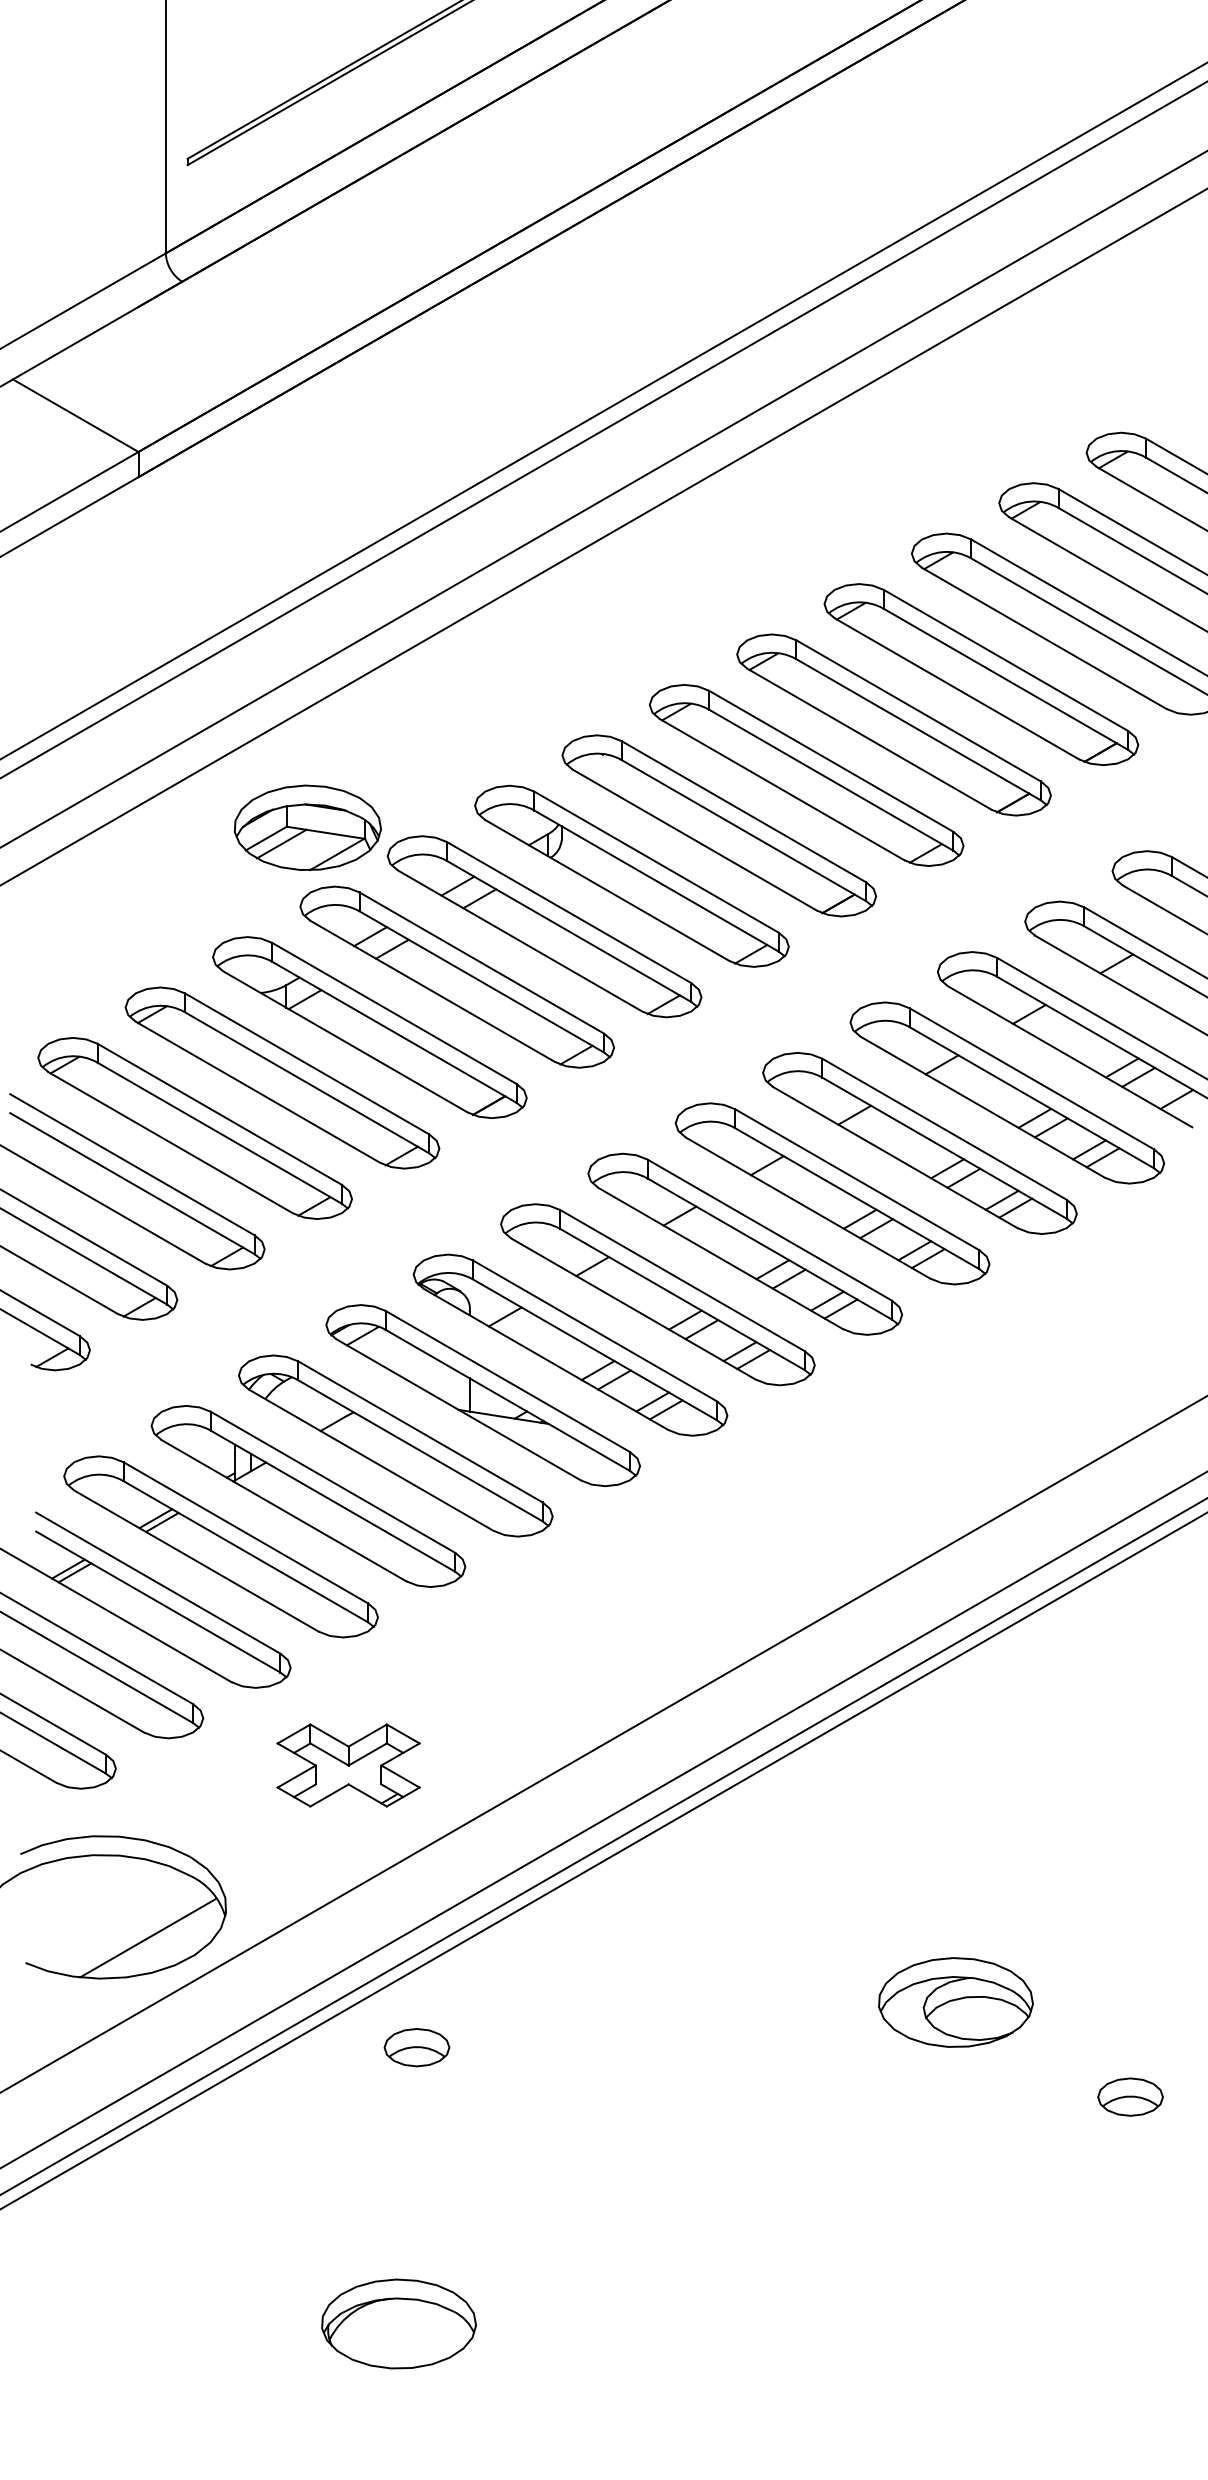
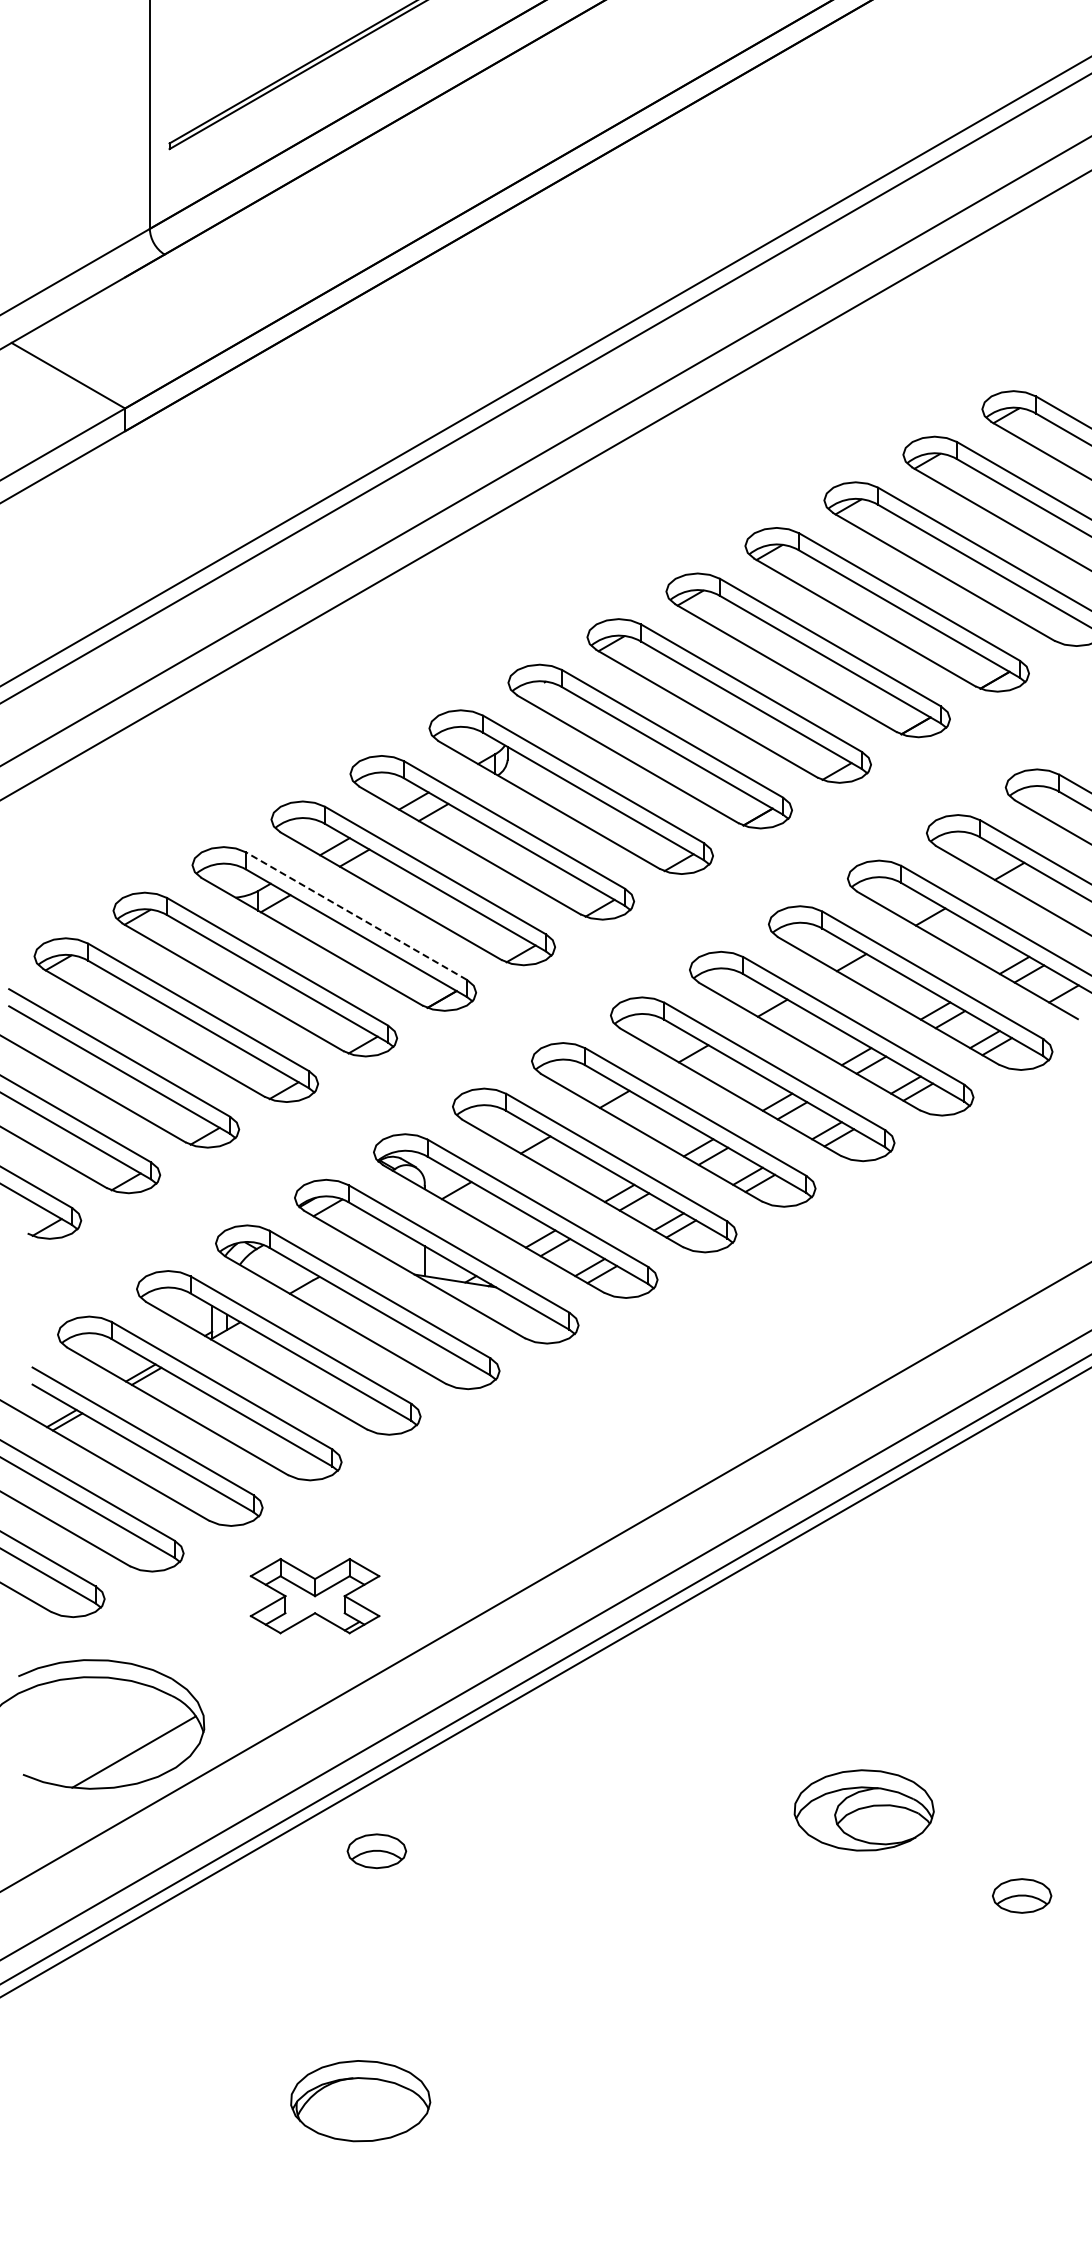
part: (308, 828) -> (278, 748), removed
line: (394, 1013) -> (356, 916), solid -> dashed

